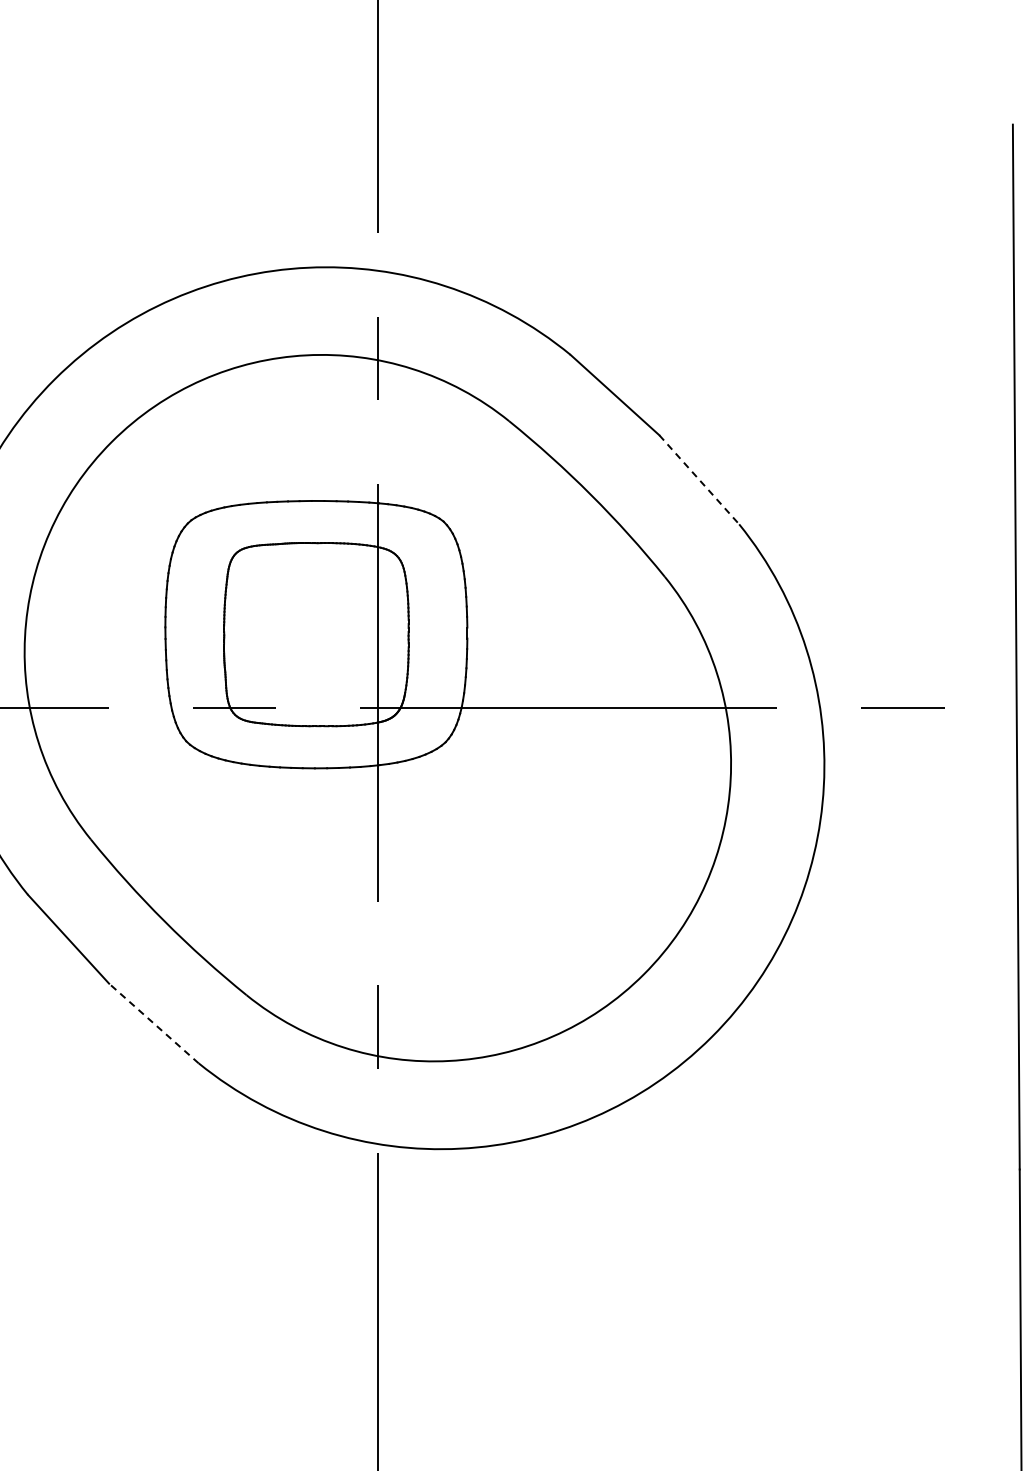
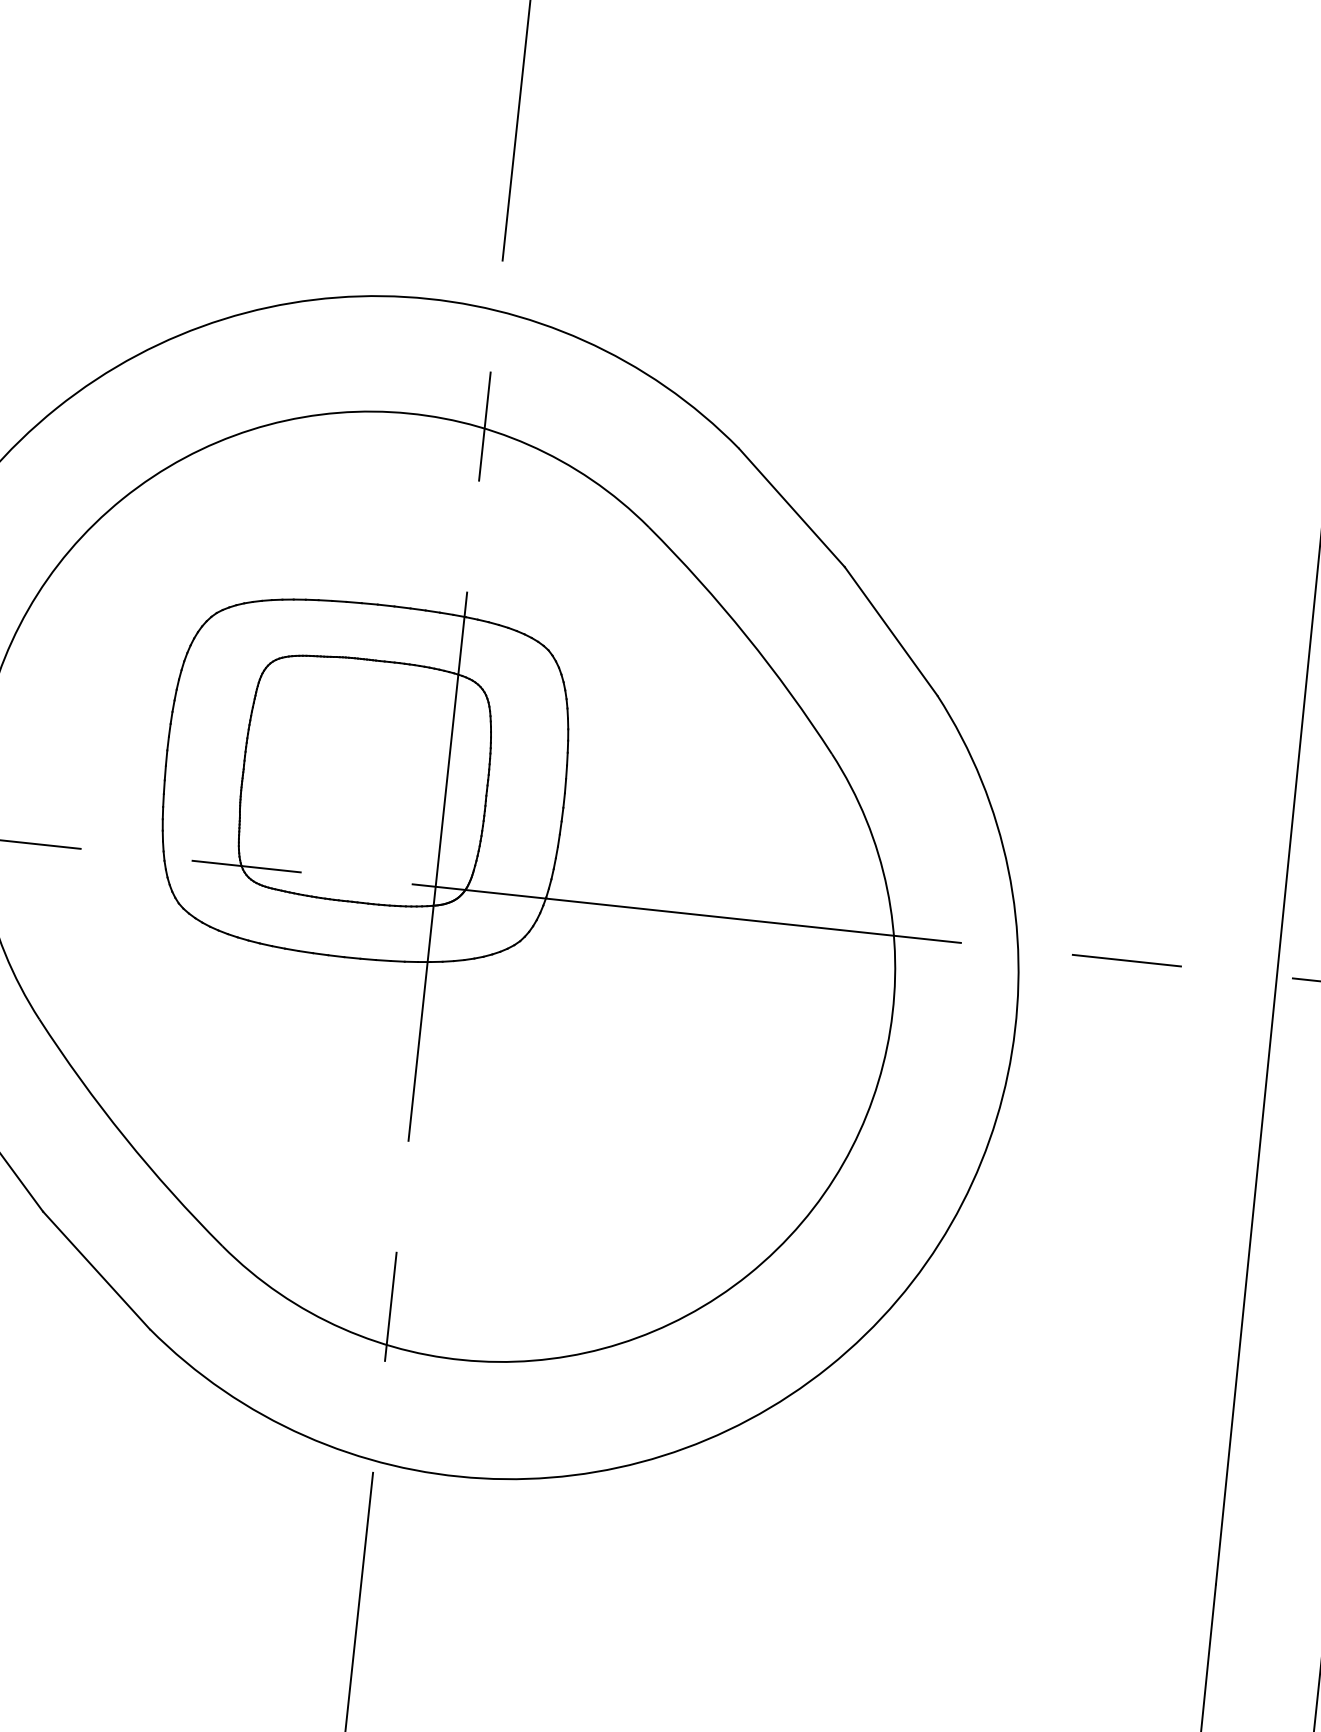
line: (699, 479) -> (891, 630), dashed -> solid
line: (153, 1023) -> (95, 1270), dashed -> solid

